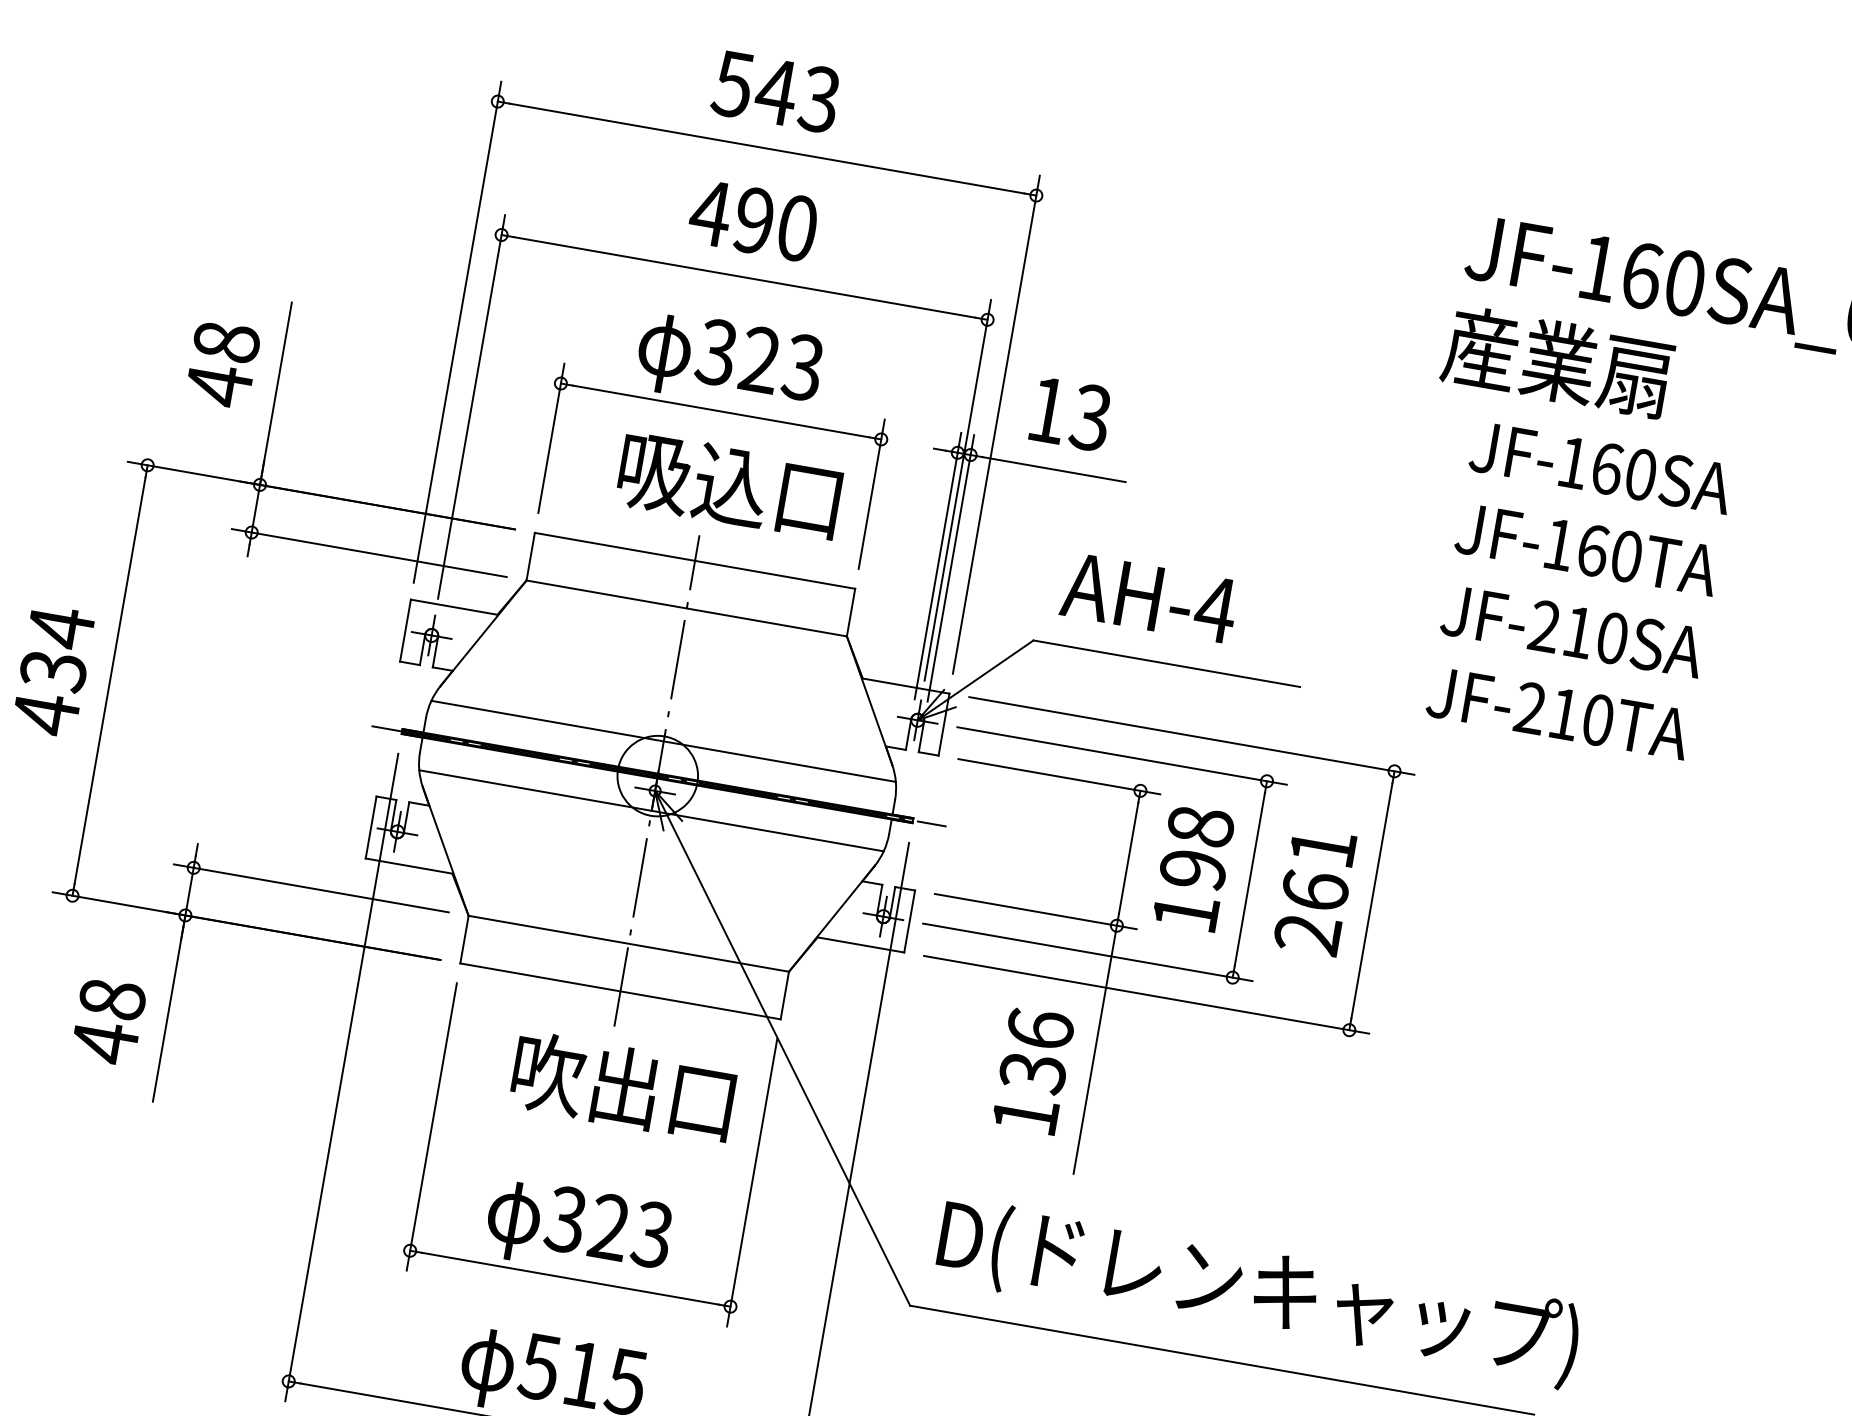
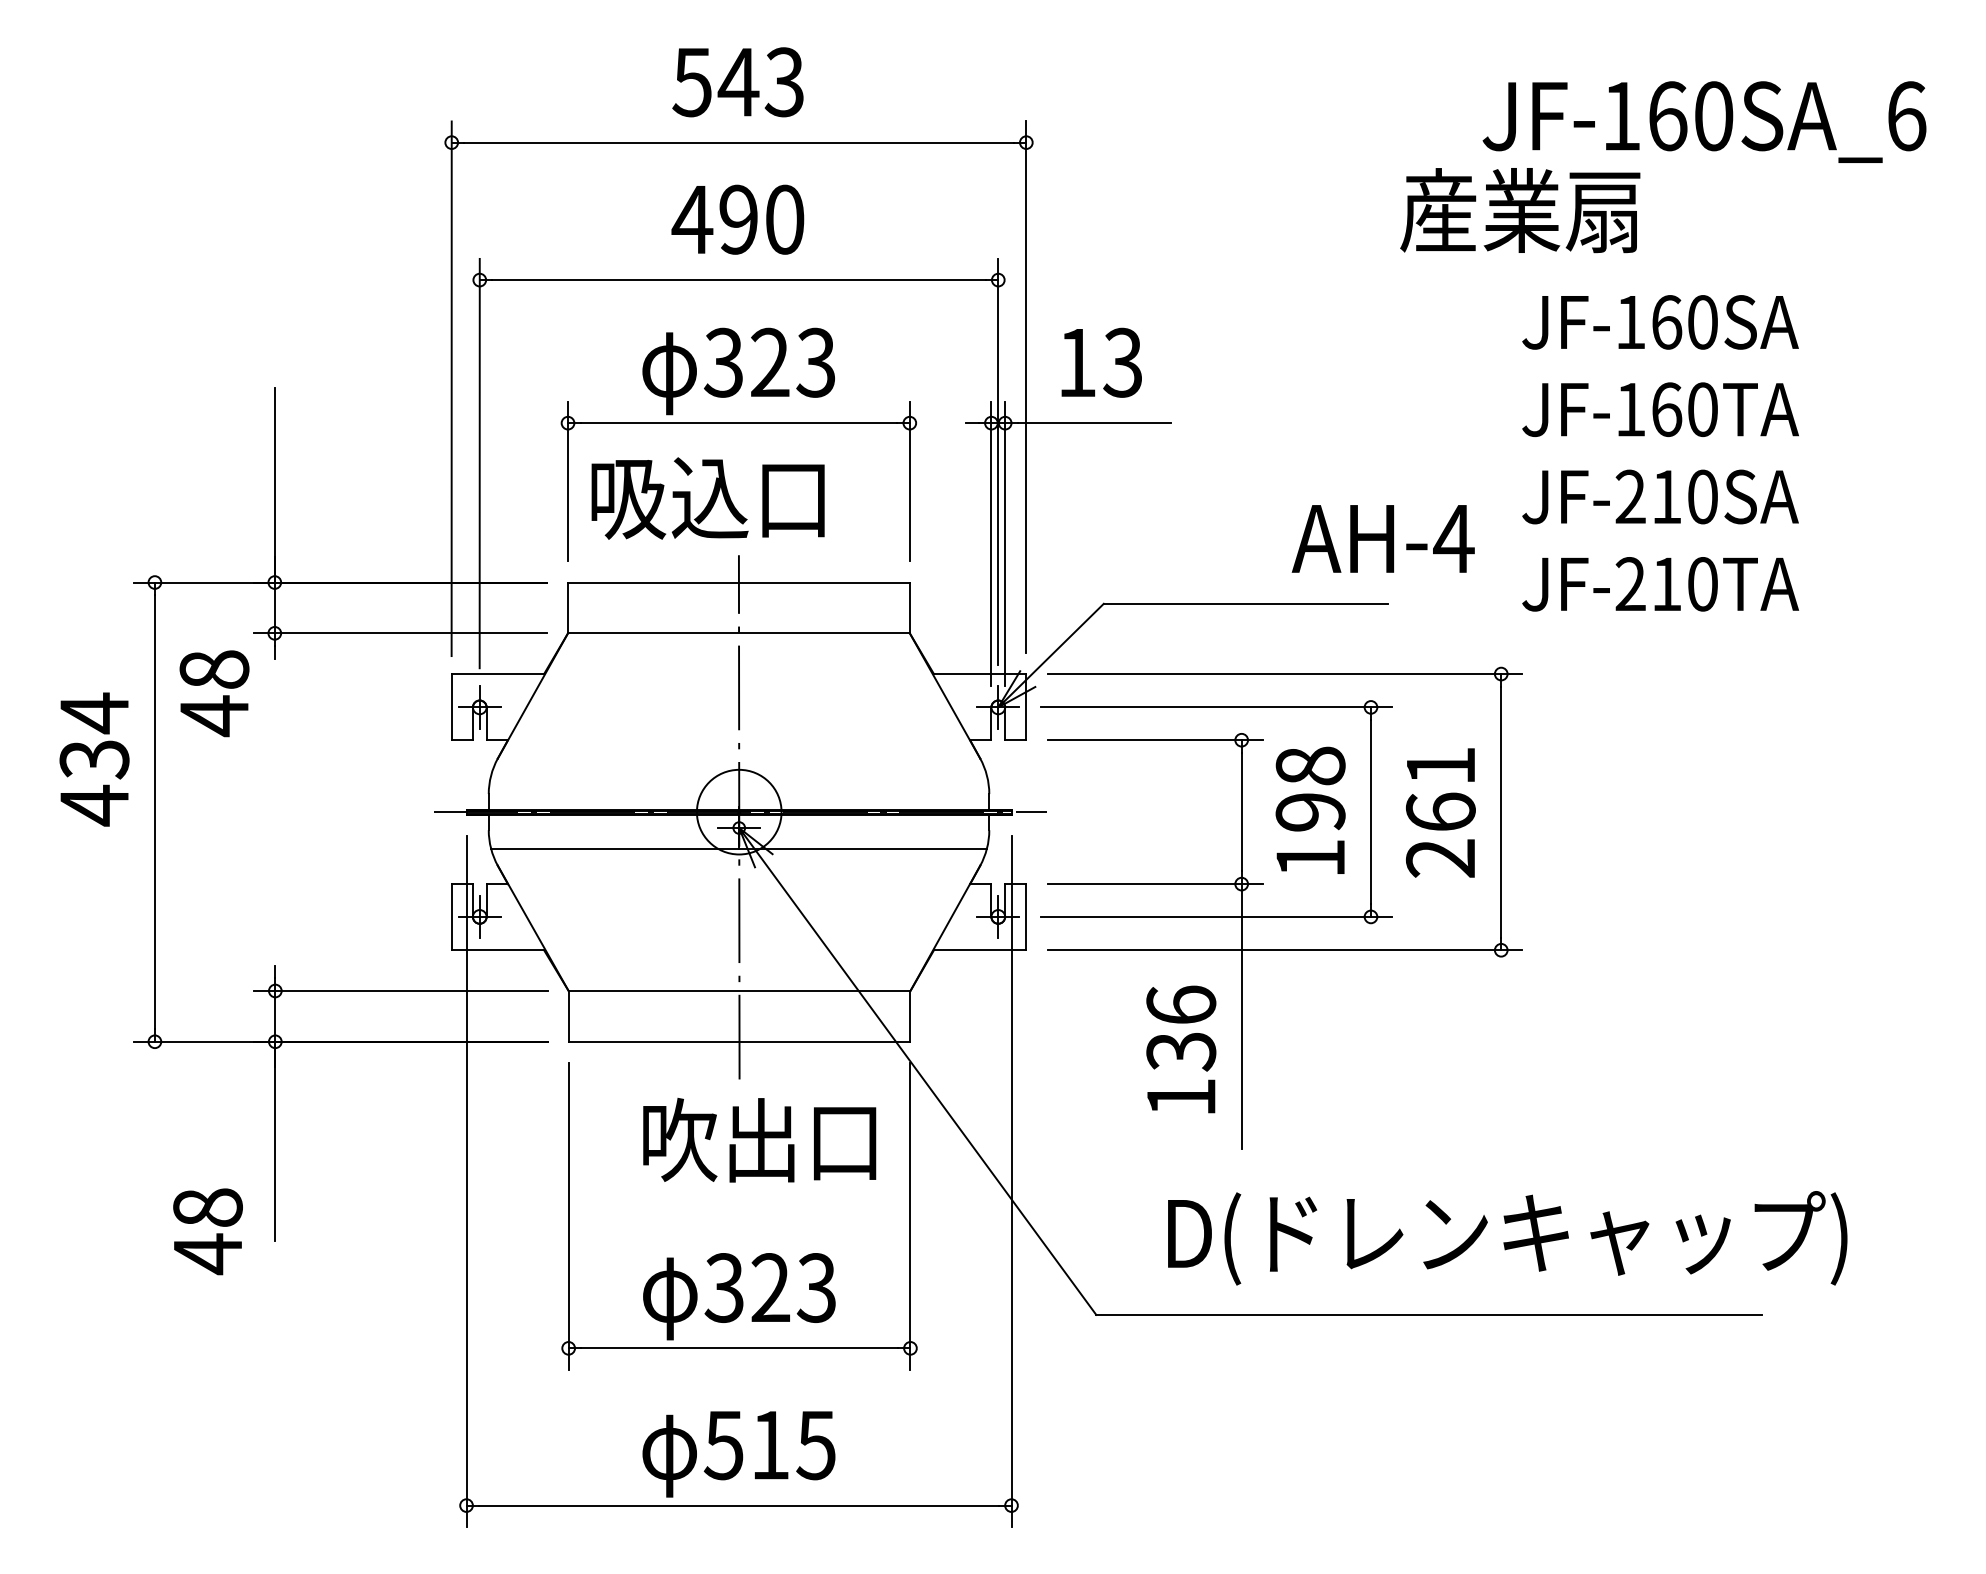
text: (1557, 361) -> (1520, 210), moved
text: (222, 364) -> (214, 693), moved
text: (728, 485) -> (707, 498), moved
text: (1148, 597) -> (1382, 538), moved
text: (53, 670) -> (94, 759), moved
line: (663, 741) -> (738, 775), removed
text: (108, 1021) -> (207, 1231), moved
text: (1258, 1292) -> (1507, 1238), moved

